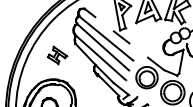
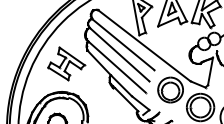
line: (124, 39) -> (144, 45), dashed -> solid
part: (57, 55) -> (66, 64), size x1.67

